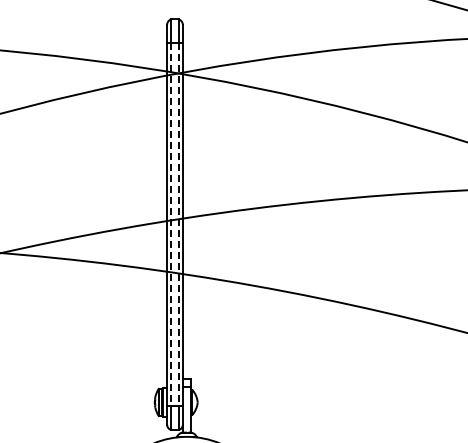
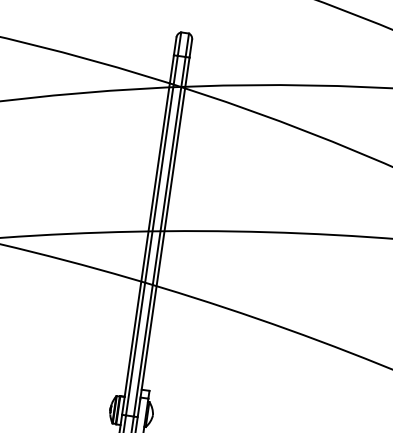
line: (171, 224) -> (152, 235), dashed -> solid
line: (178, 224) -> (159, 236), dashed -> solid

